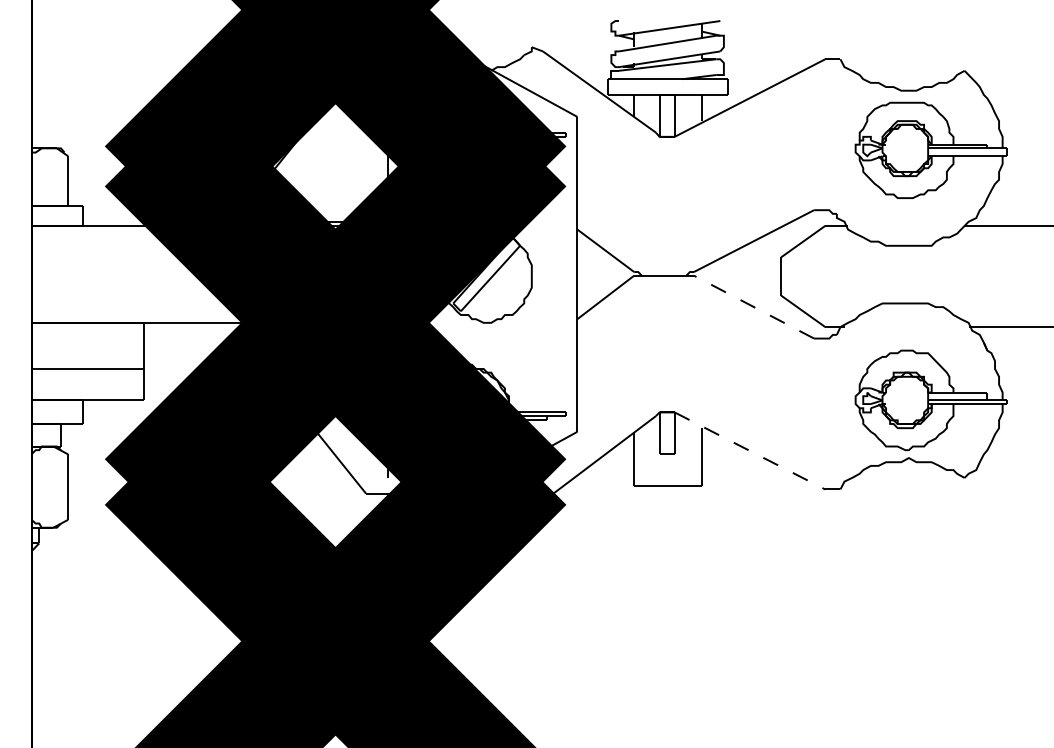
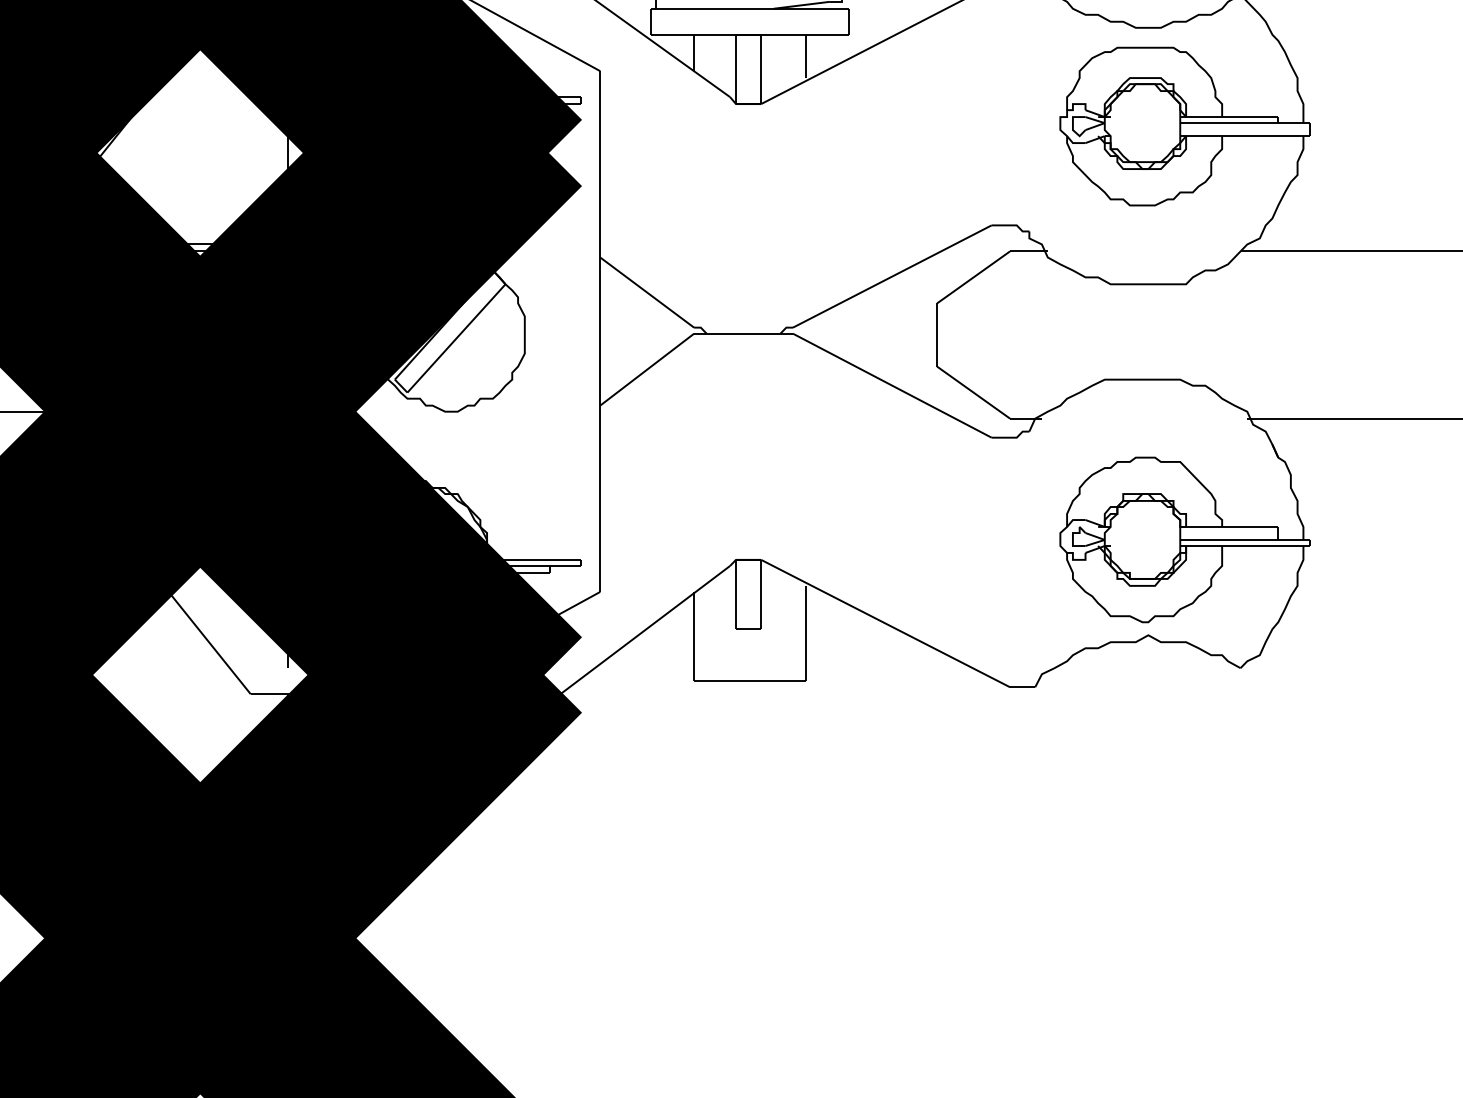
line: (754, 307) -> (893, 386), dashed -> solid
line: (749, 450) -> (884, 622), dashed -> solid

